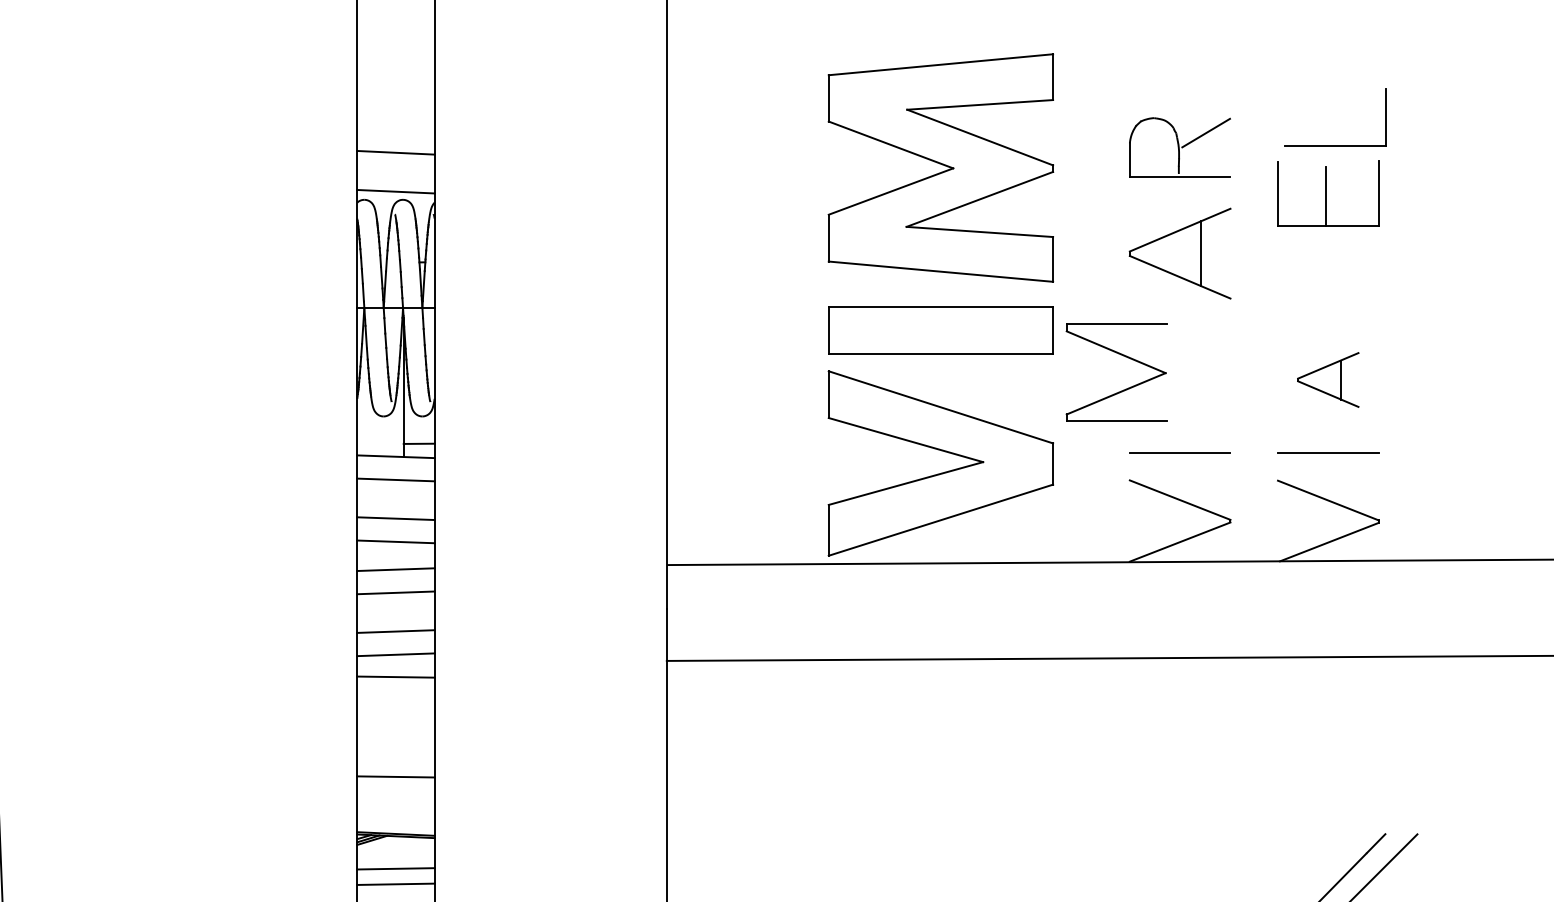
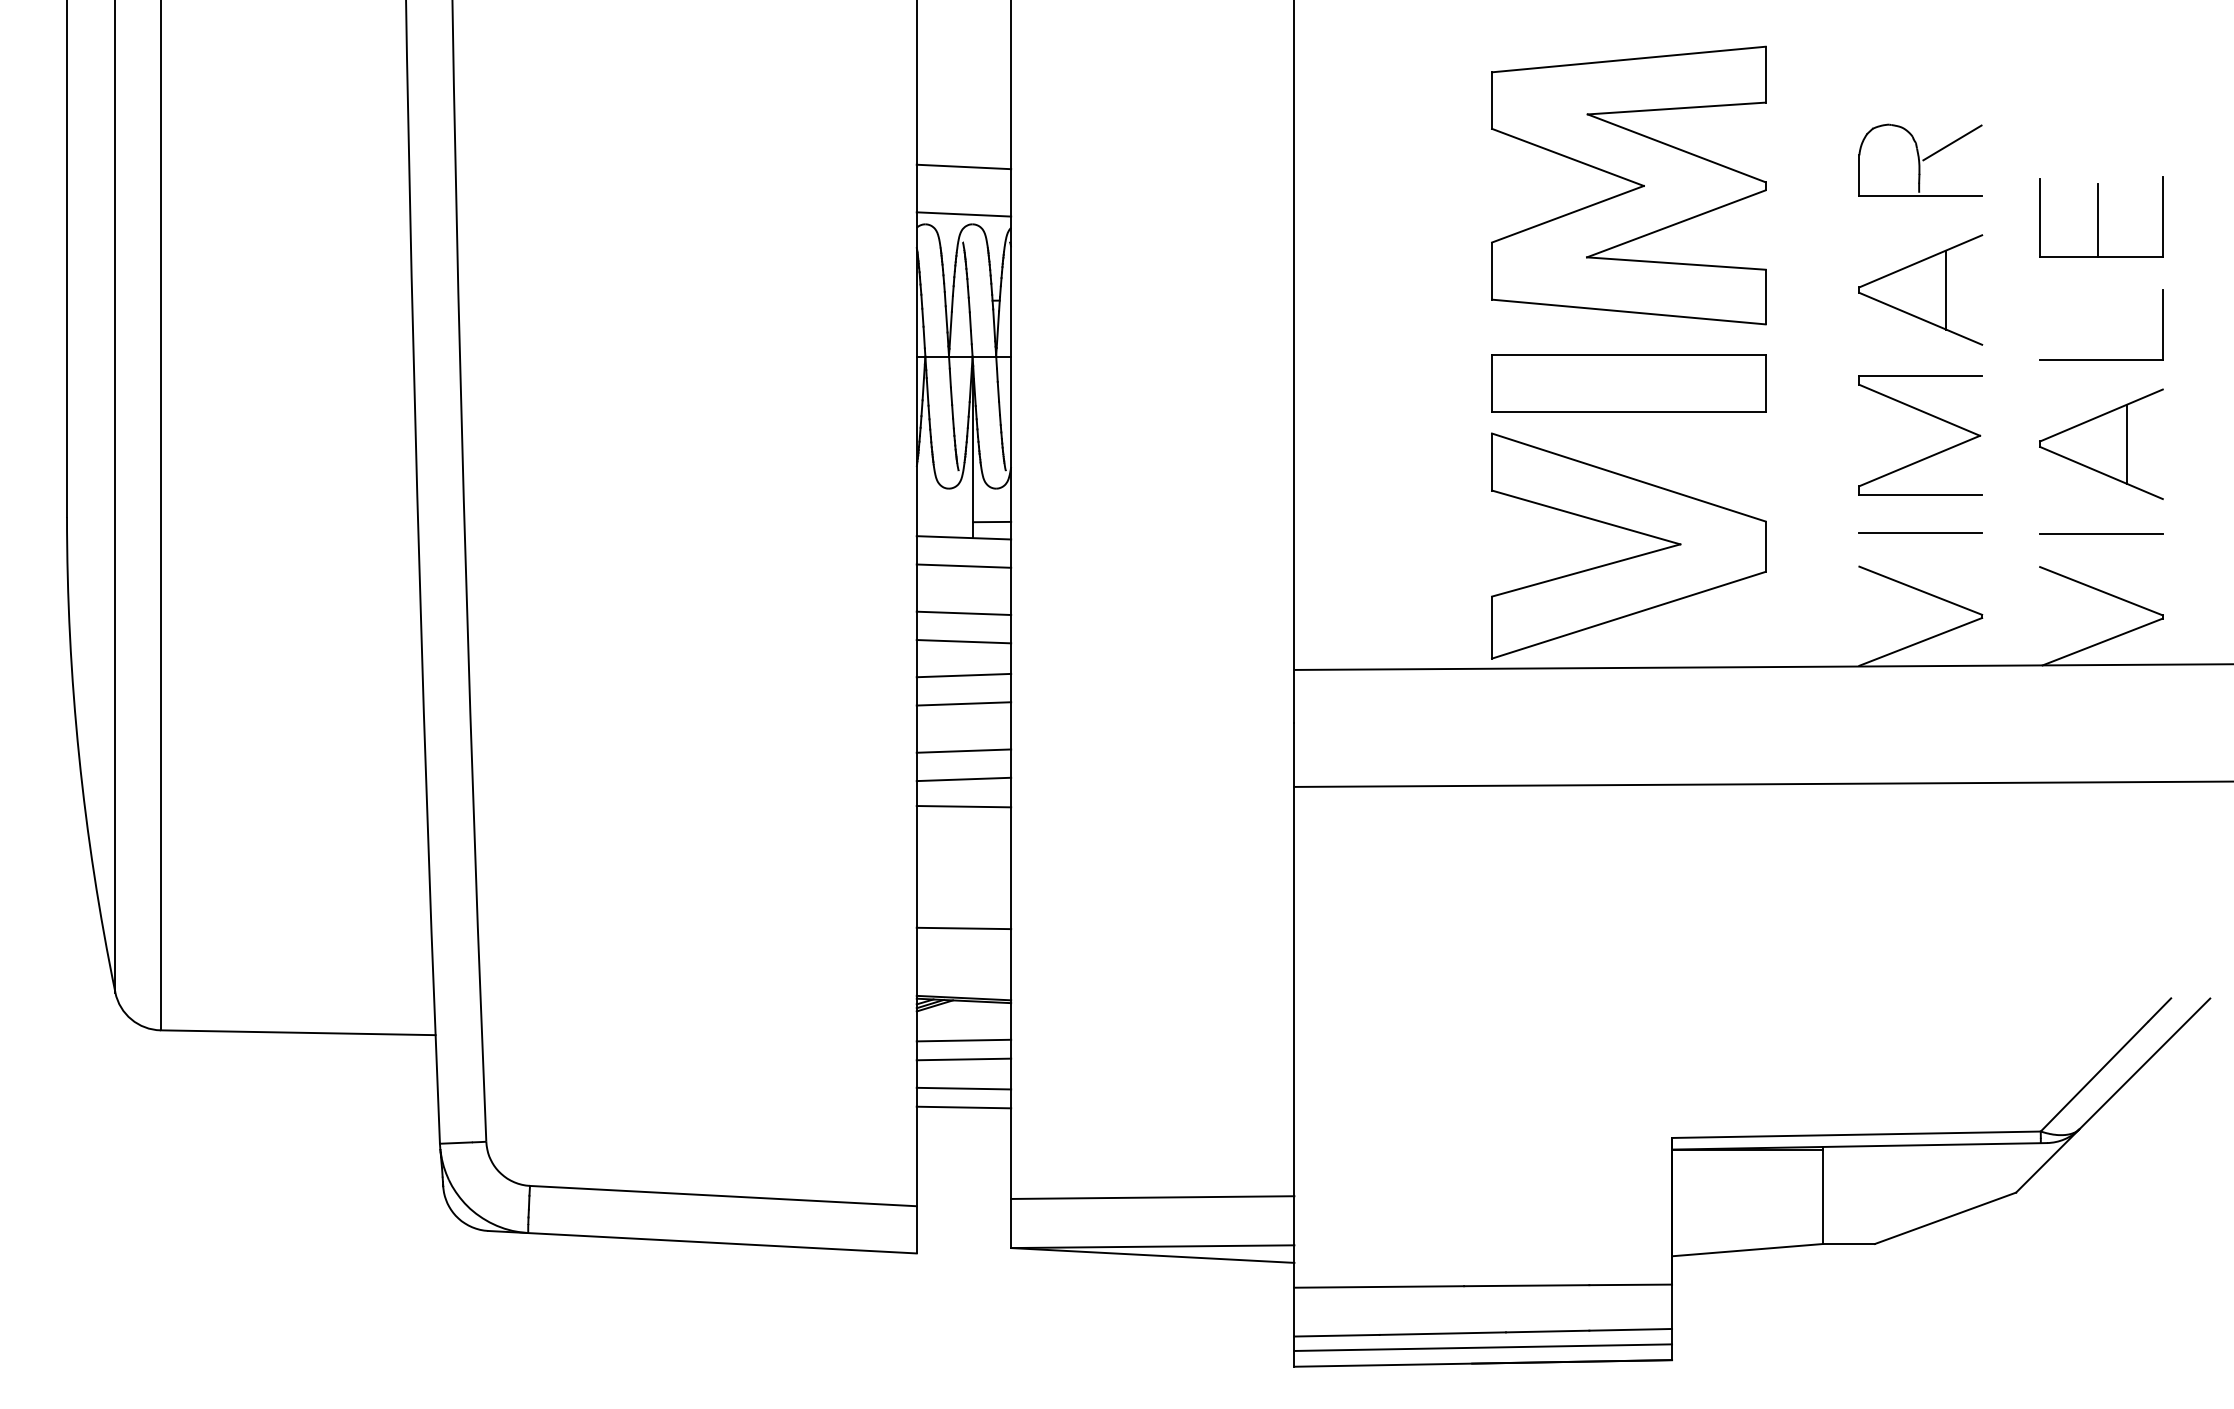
part: (1335, 145) -> (2101, 359), moved
part: (1121, 355) -> (1926, 414), moved
part: (1328, 379) -> (2101, 443), size x1.67

